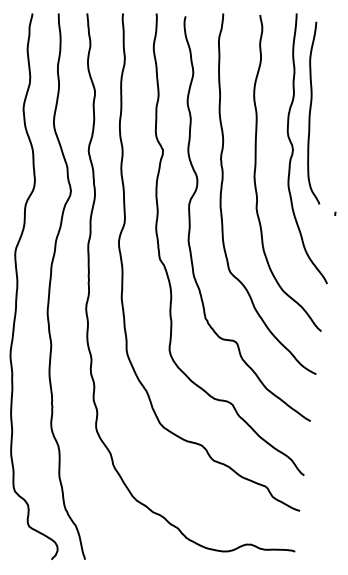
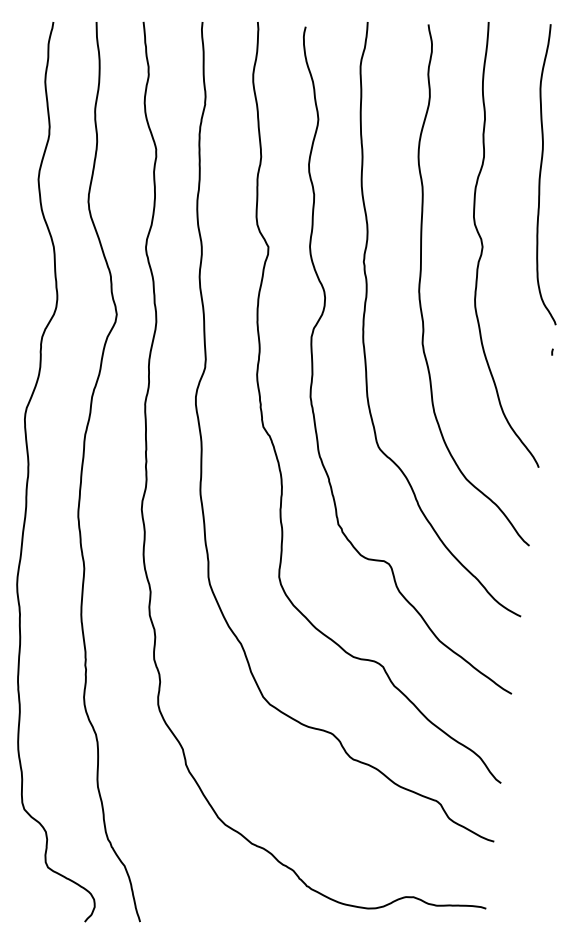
curve: (311, 110) -> (542, 170), moved

